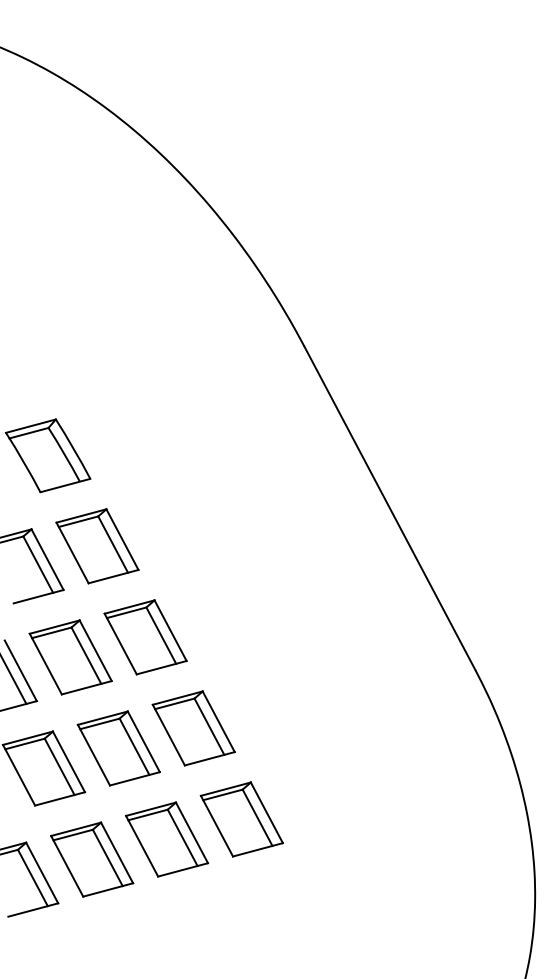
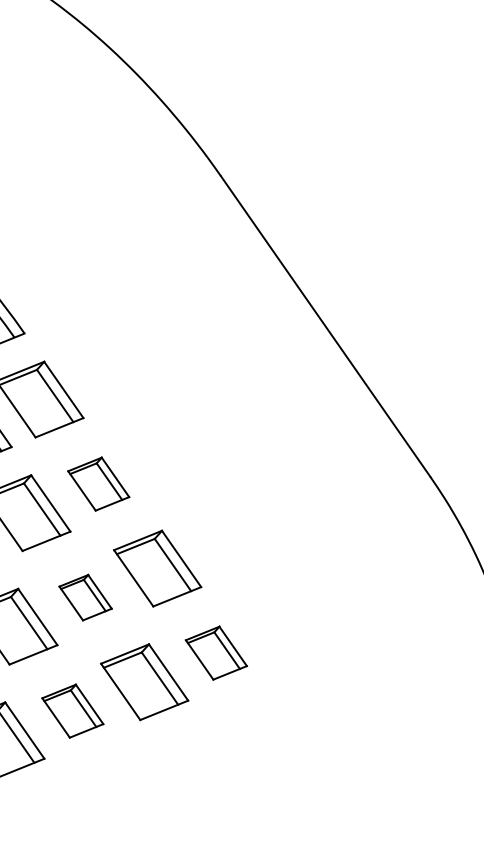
part: (145, 637) -> (98, 484), size x0.7
part: (118, 748) -> (85, 597), size x0.6
part: (241, 819) -> (216, 653), size x0.7
part: (92, 859) -> (73, 711), size x0.7

